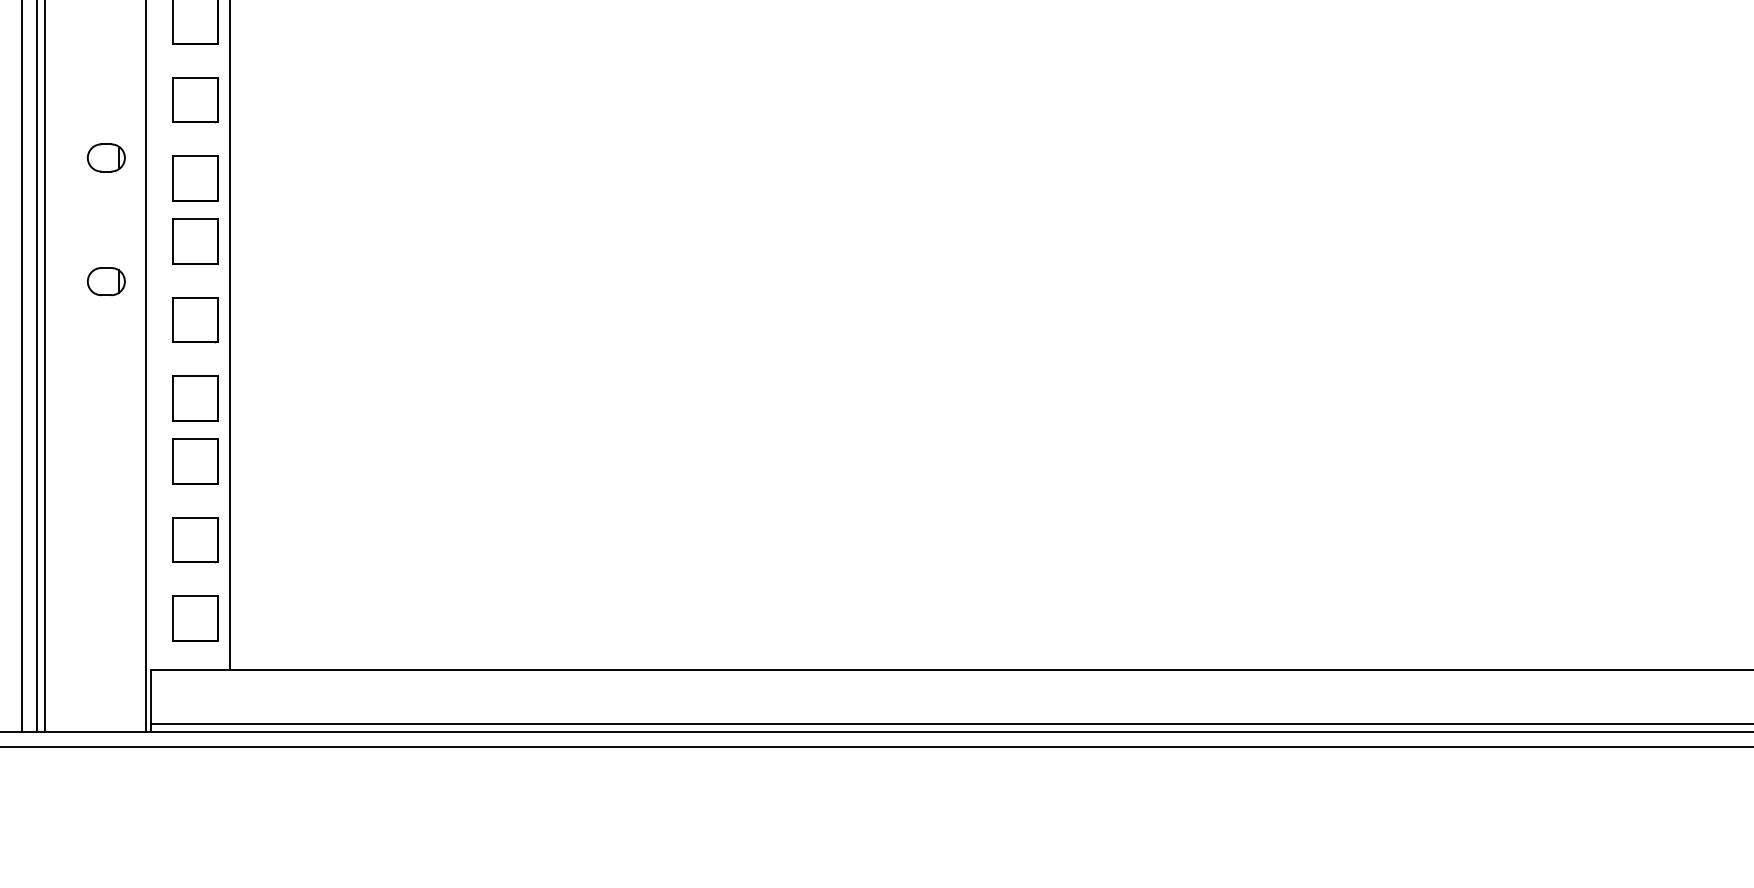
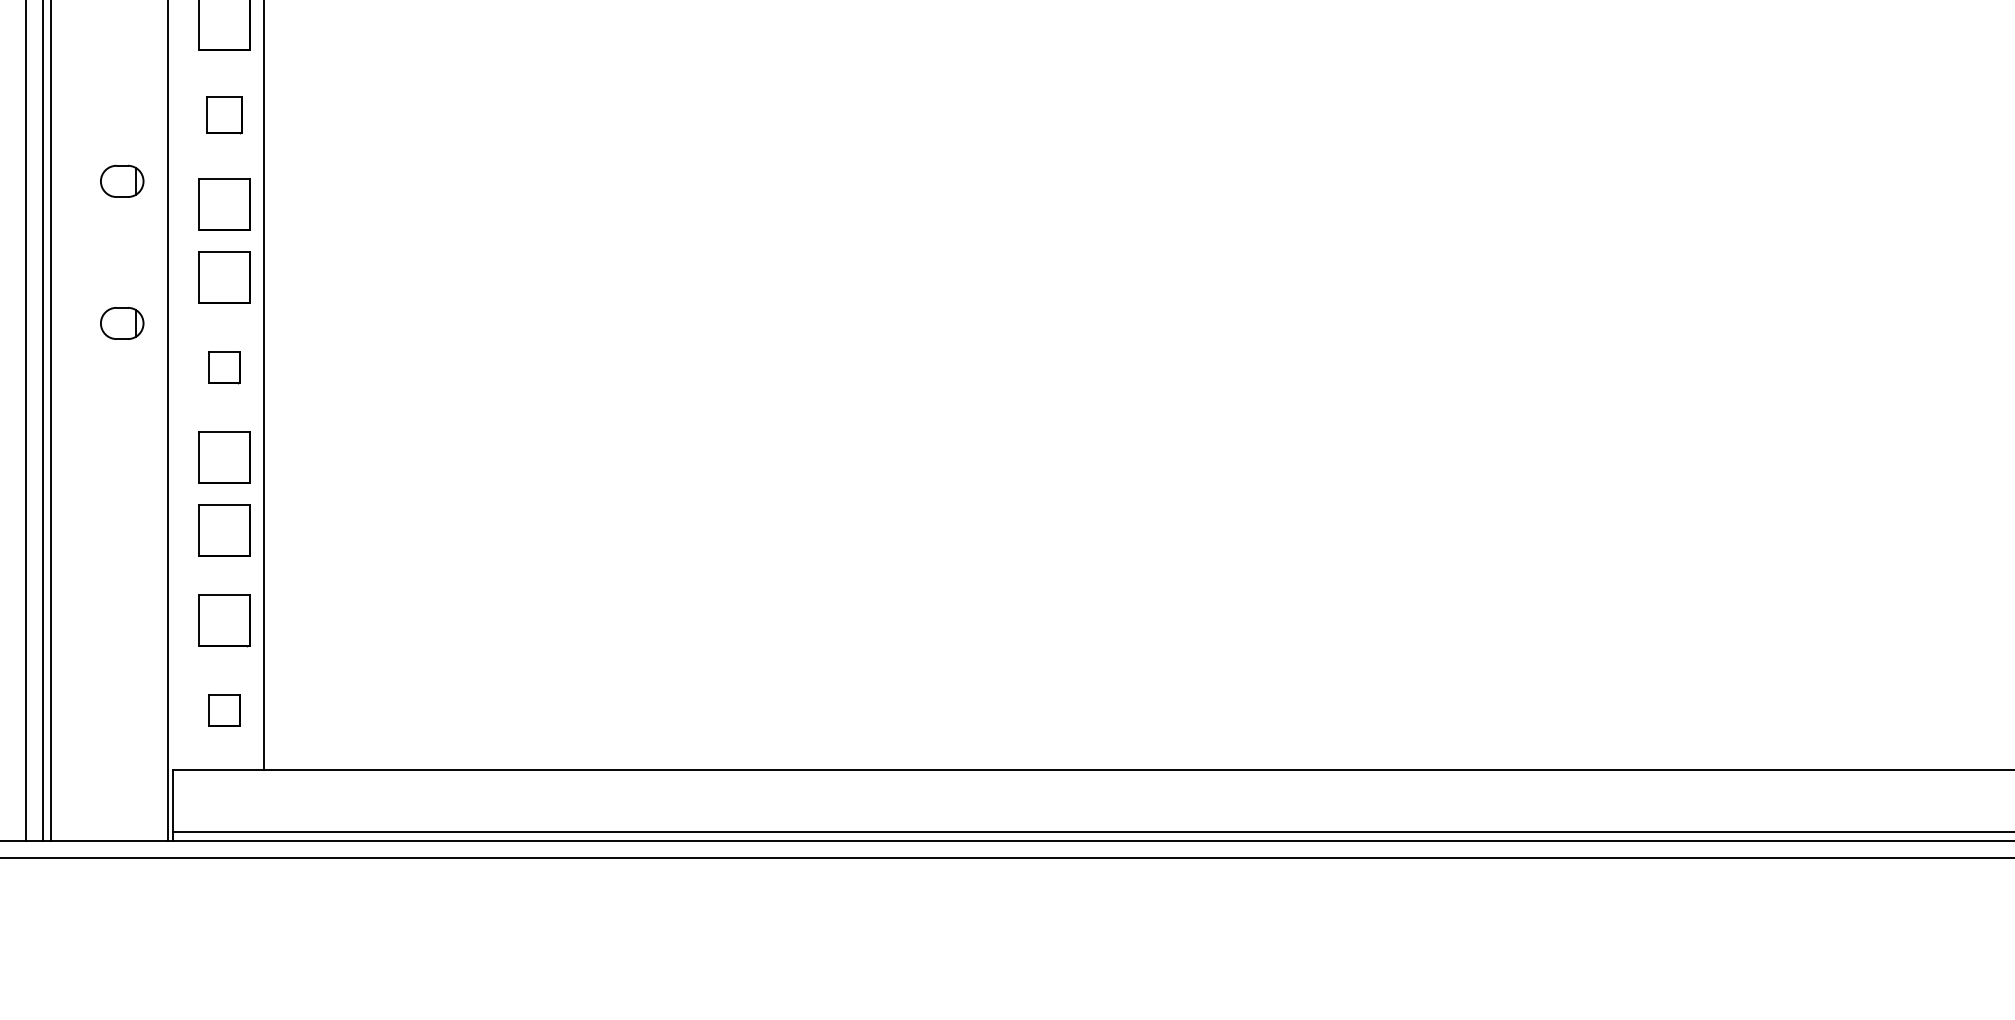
part: (195, 99) -> (224, 114), size x0.7
part: (195, 319) -> (224, 367), size x0.6
part: (195, 618) -> (224, 710), size x0.6

